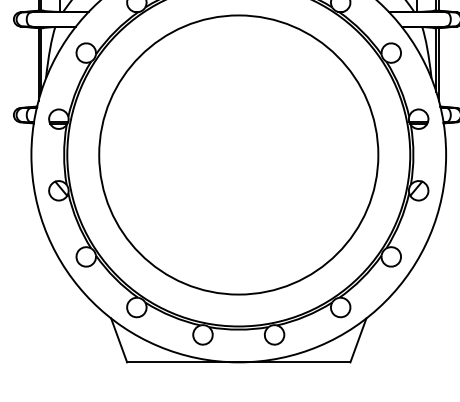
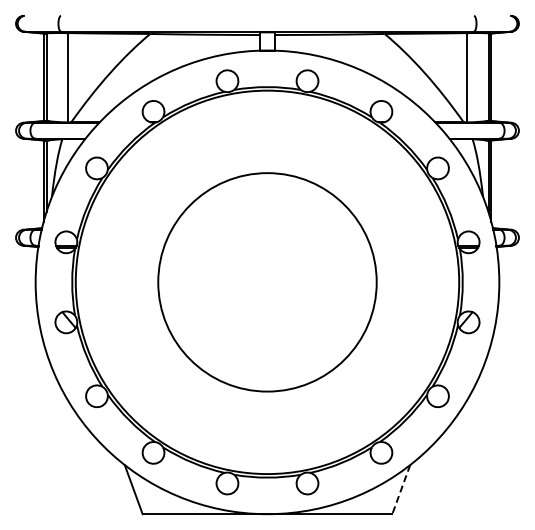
circle: (238, 155) -> (267, 282), size x0.7
line: (358, 341) -> (401, 490), solid -> dashed

